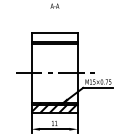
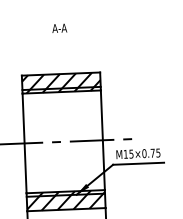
hatch: (54, 38) -> (61, 83), added

